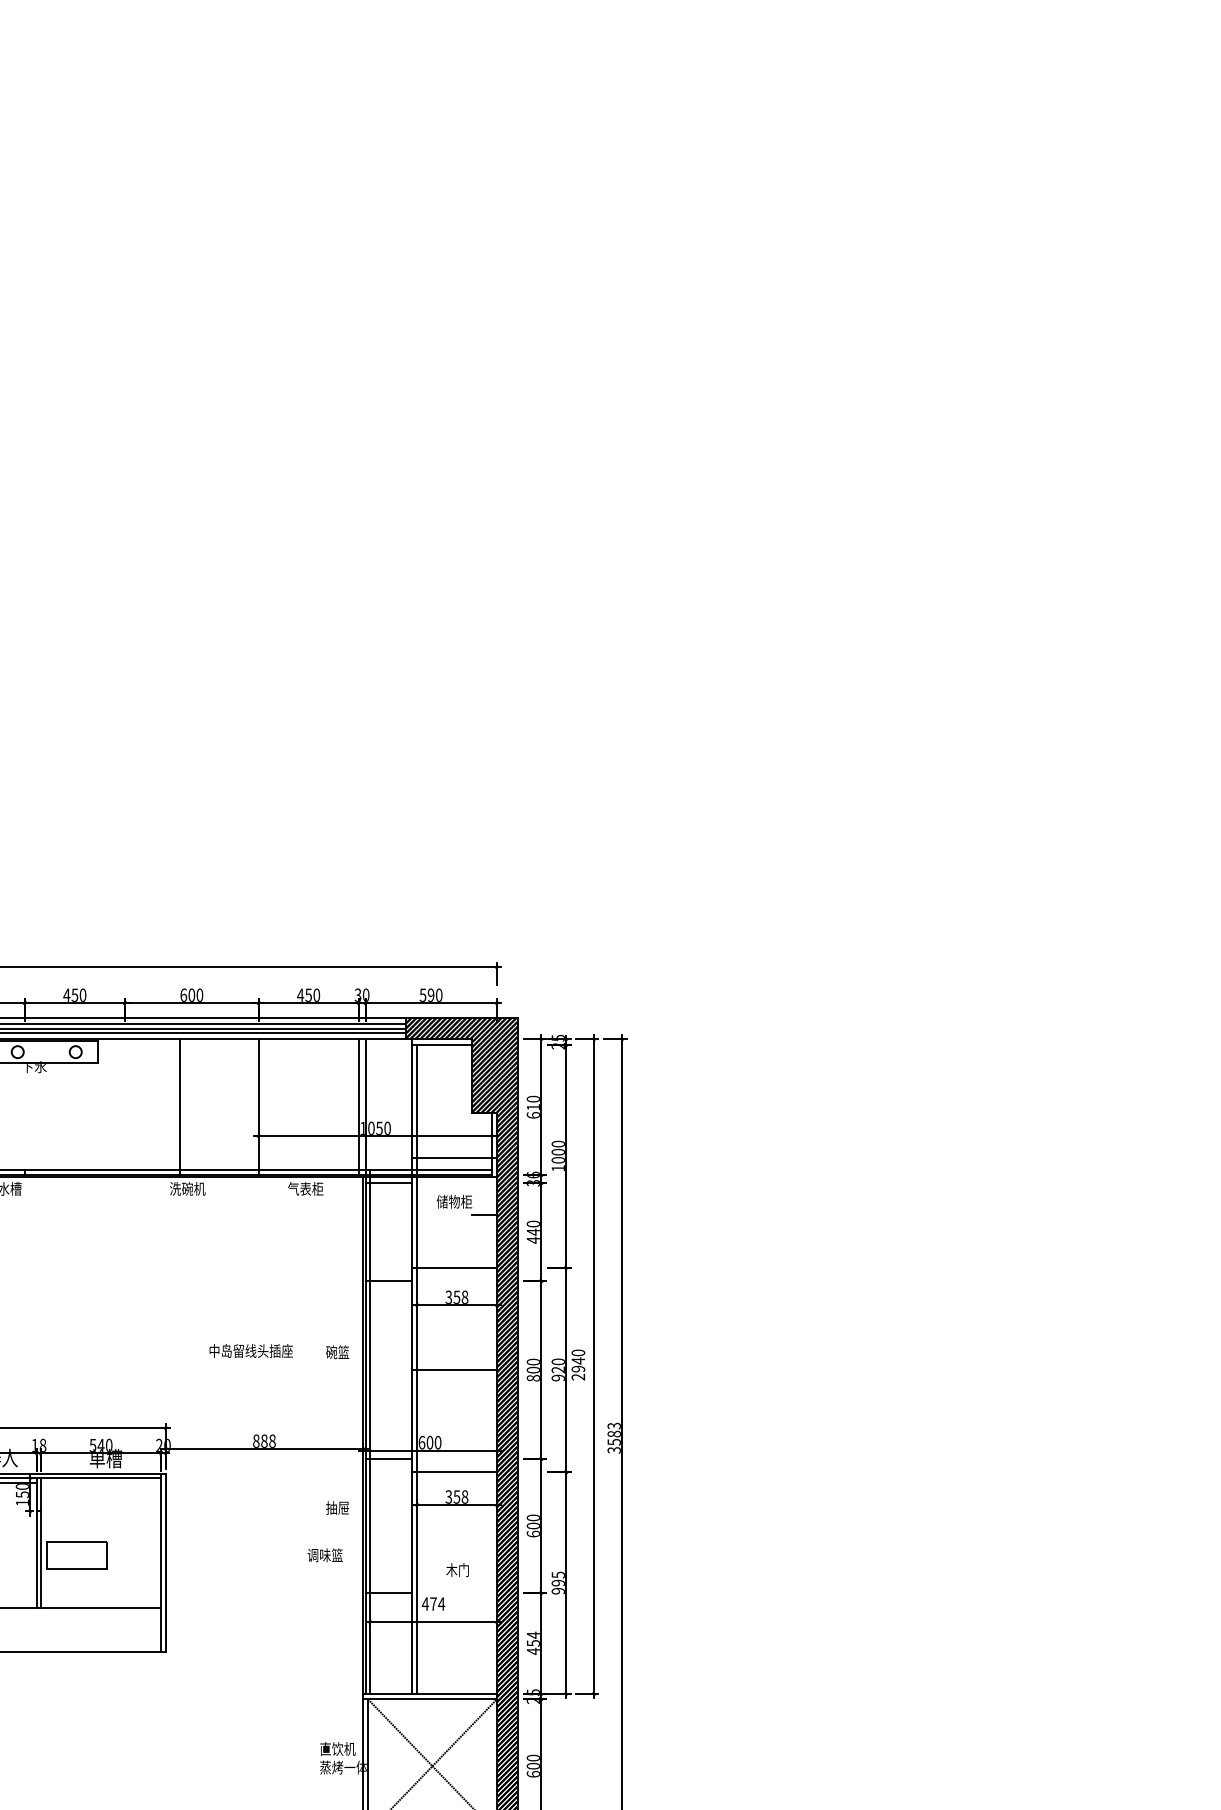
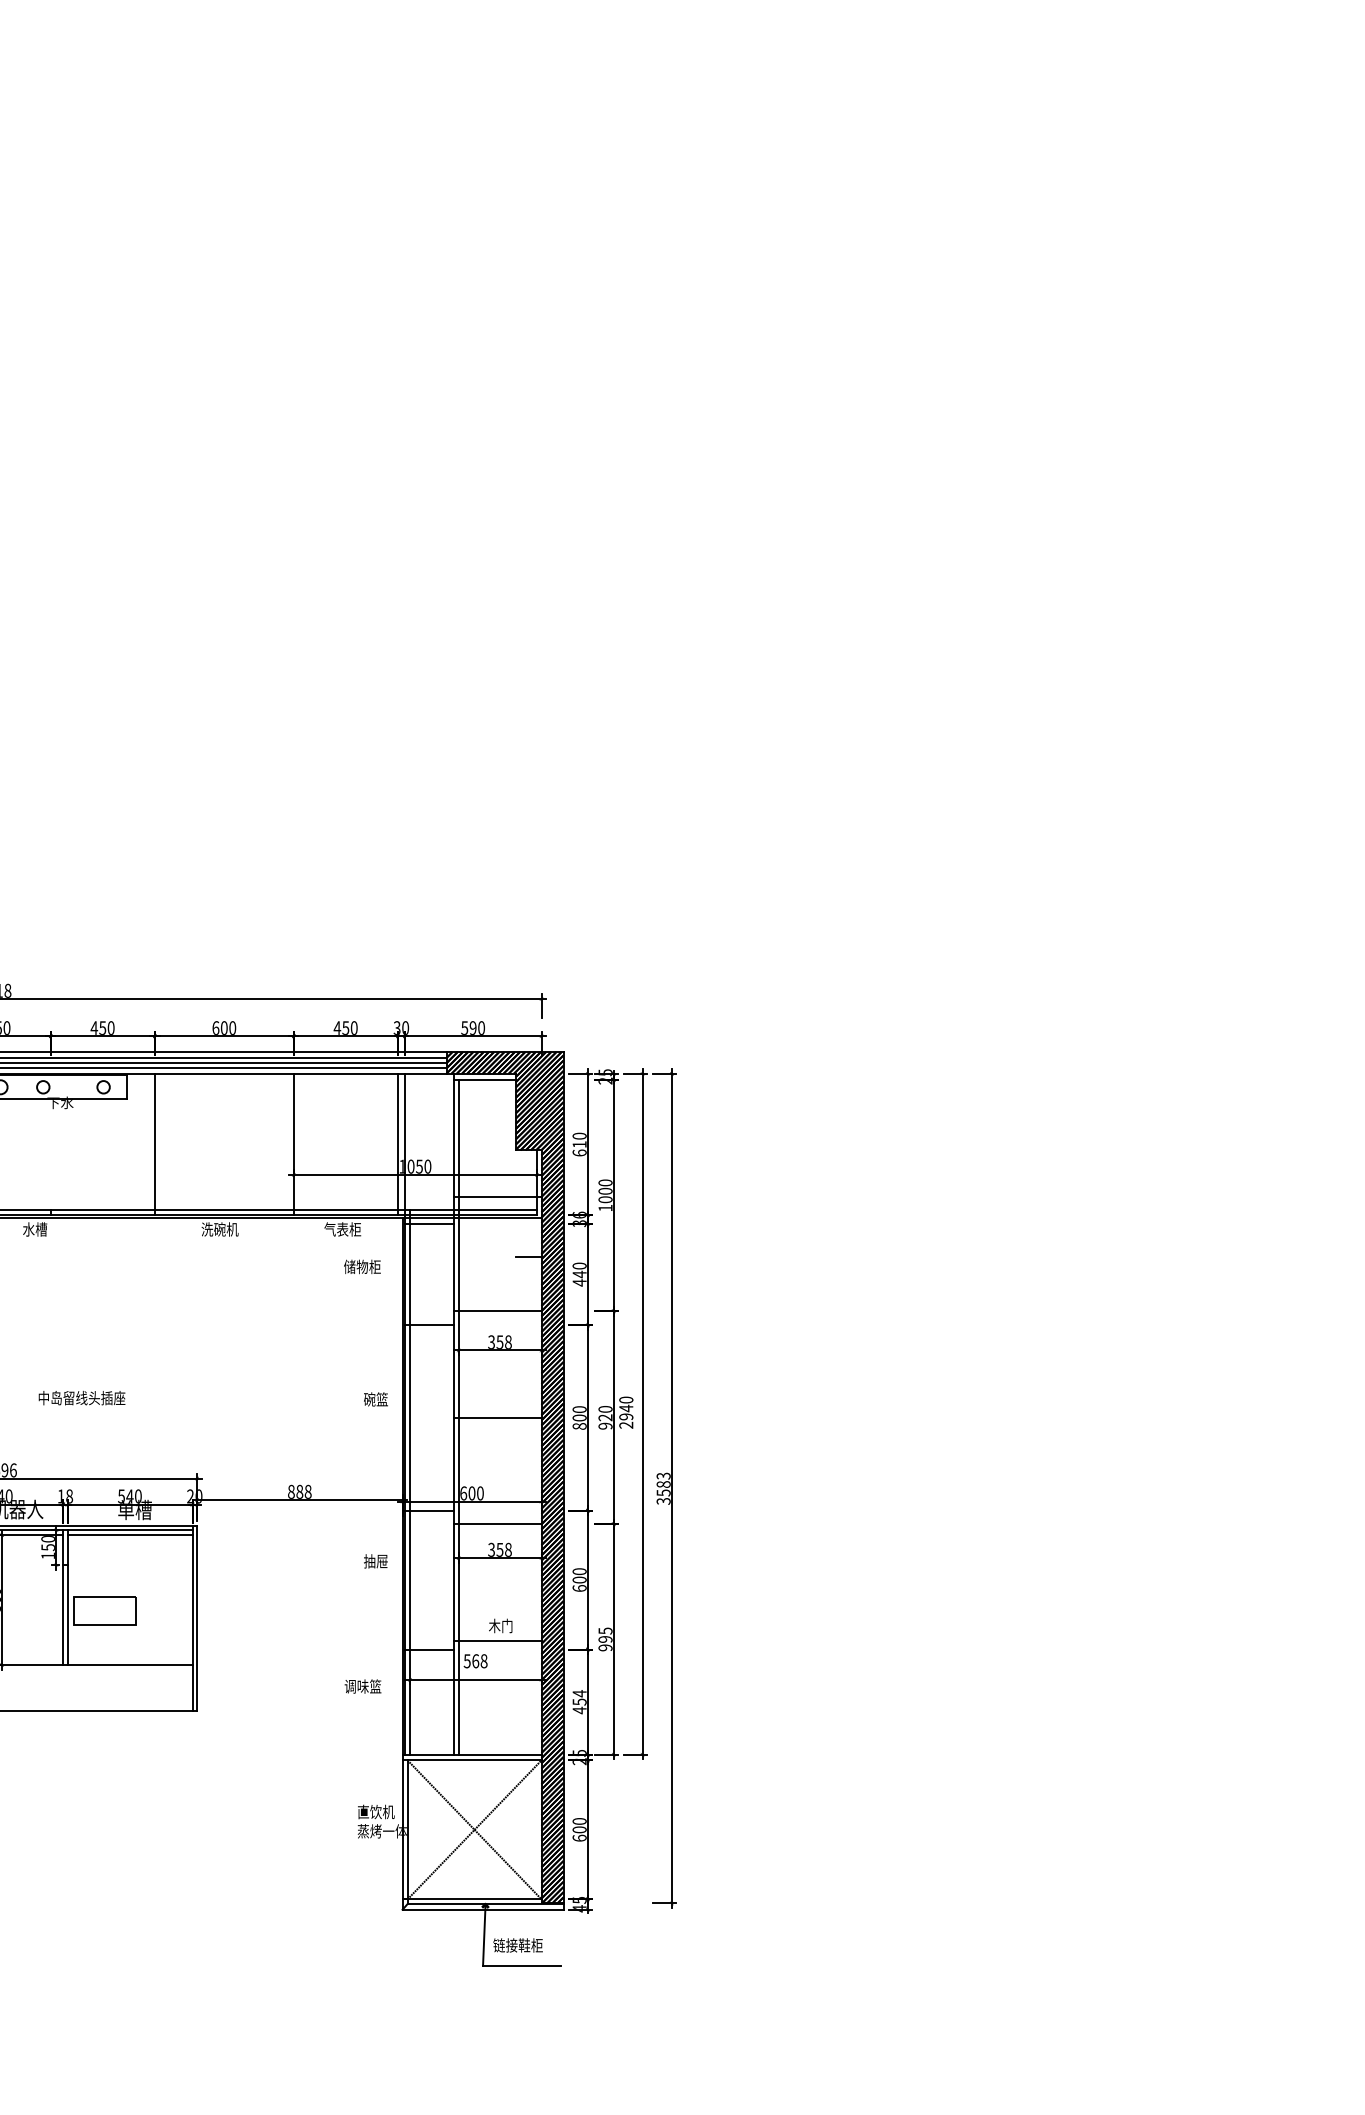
line: (179, 1107) -> (154, 1144), moved
text: (454, 1201) -> (362, 1266), moved
text: (250, 1350) -> (81, 1397), moved
line: (100, 1483) -> (129, 1535), added
text: (324, 1555) -> (362, 1686), moved
line: (454, 1585) -> (497, 1641), added
text: (433, 1604) -> (475, 1661), 474 -> 568

